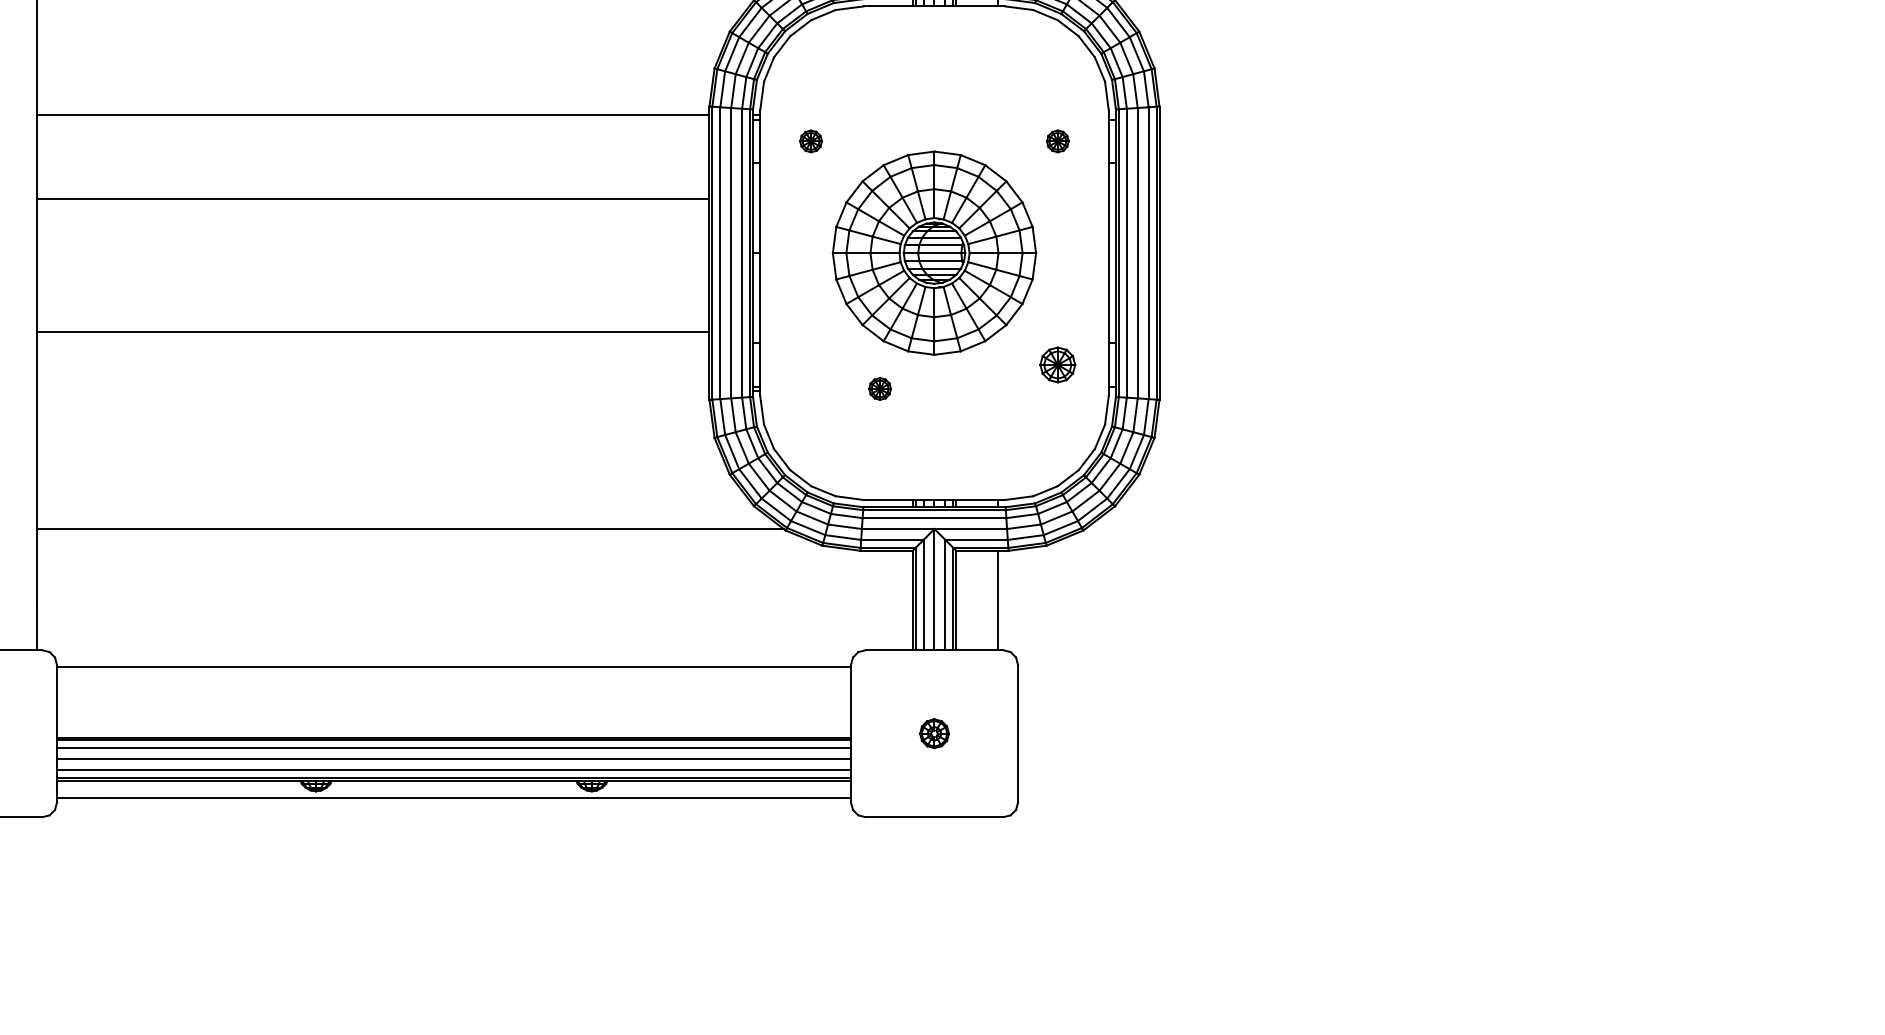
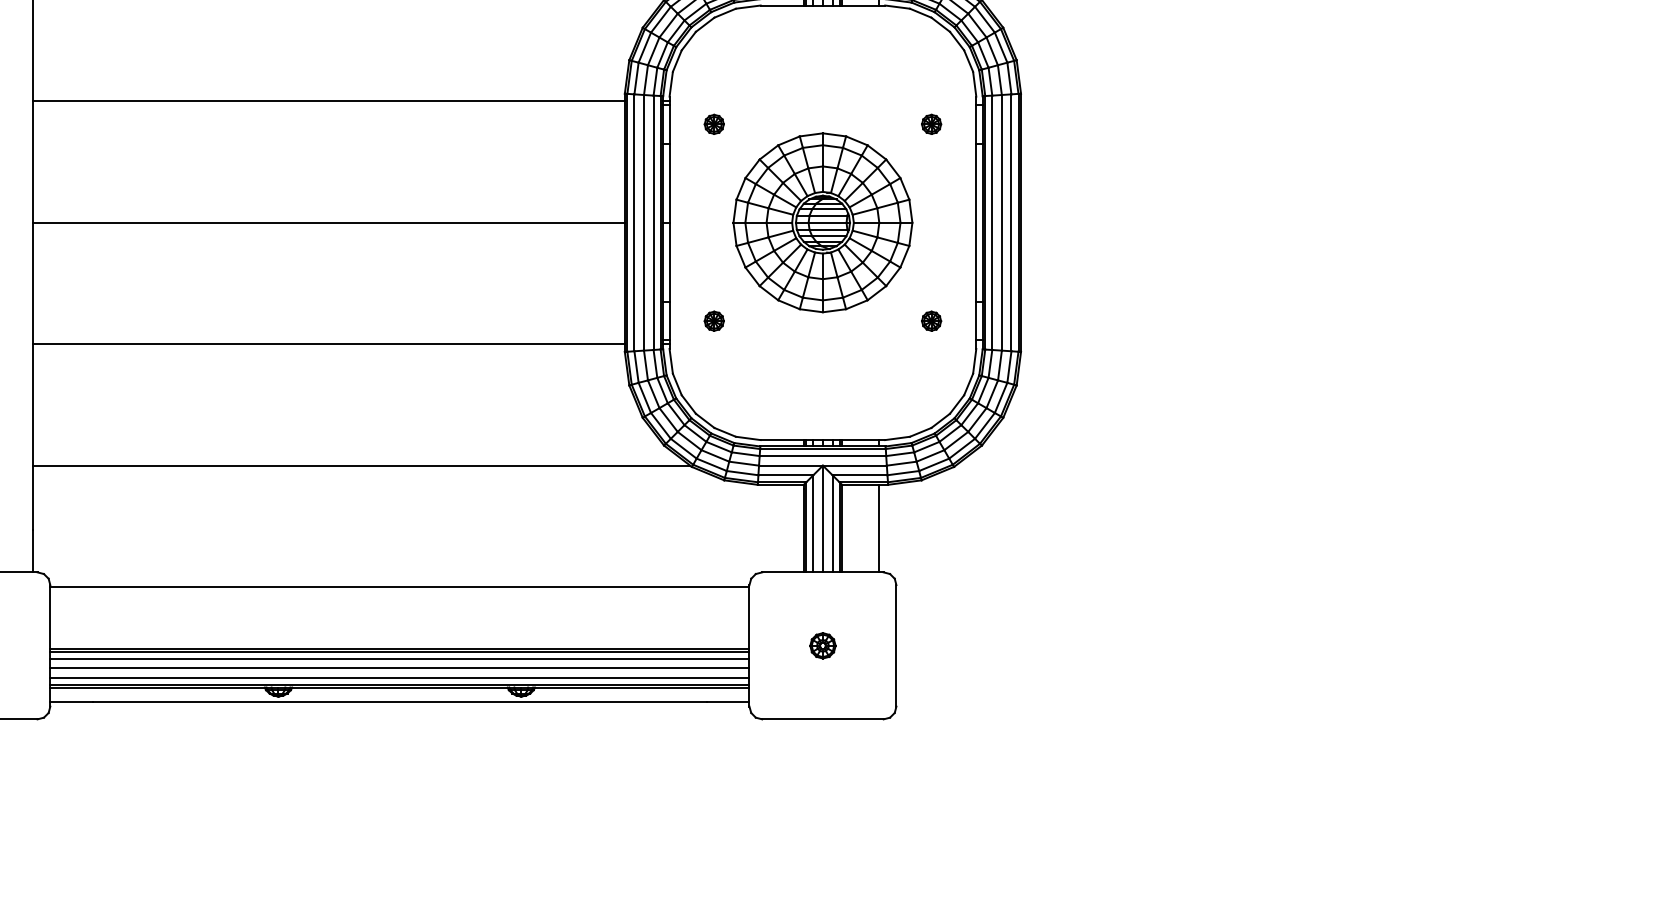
line: (373, 199) -> (329, 223), moved
line: (373, 332) -> (329, 344), moved
part: (1057, 364) -> (931, 320), size x0.62
part: (879, 388) -> (713, 320), moved

